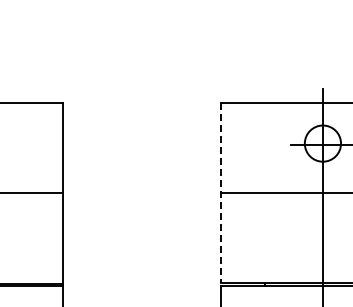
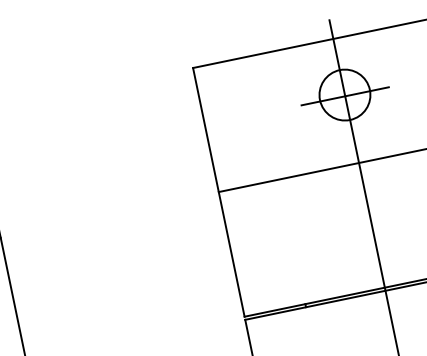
line: (221, 193) -> (219, 192), dashed -> solid

